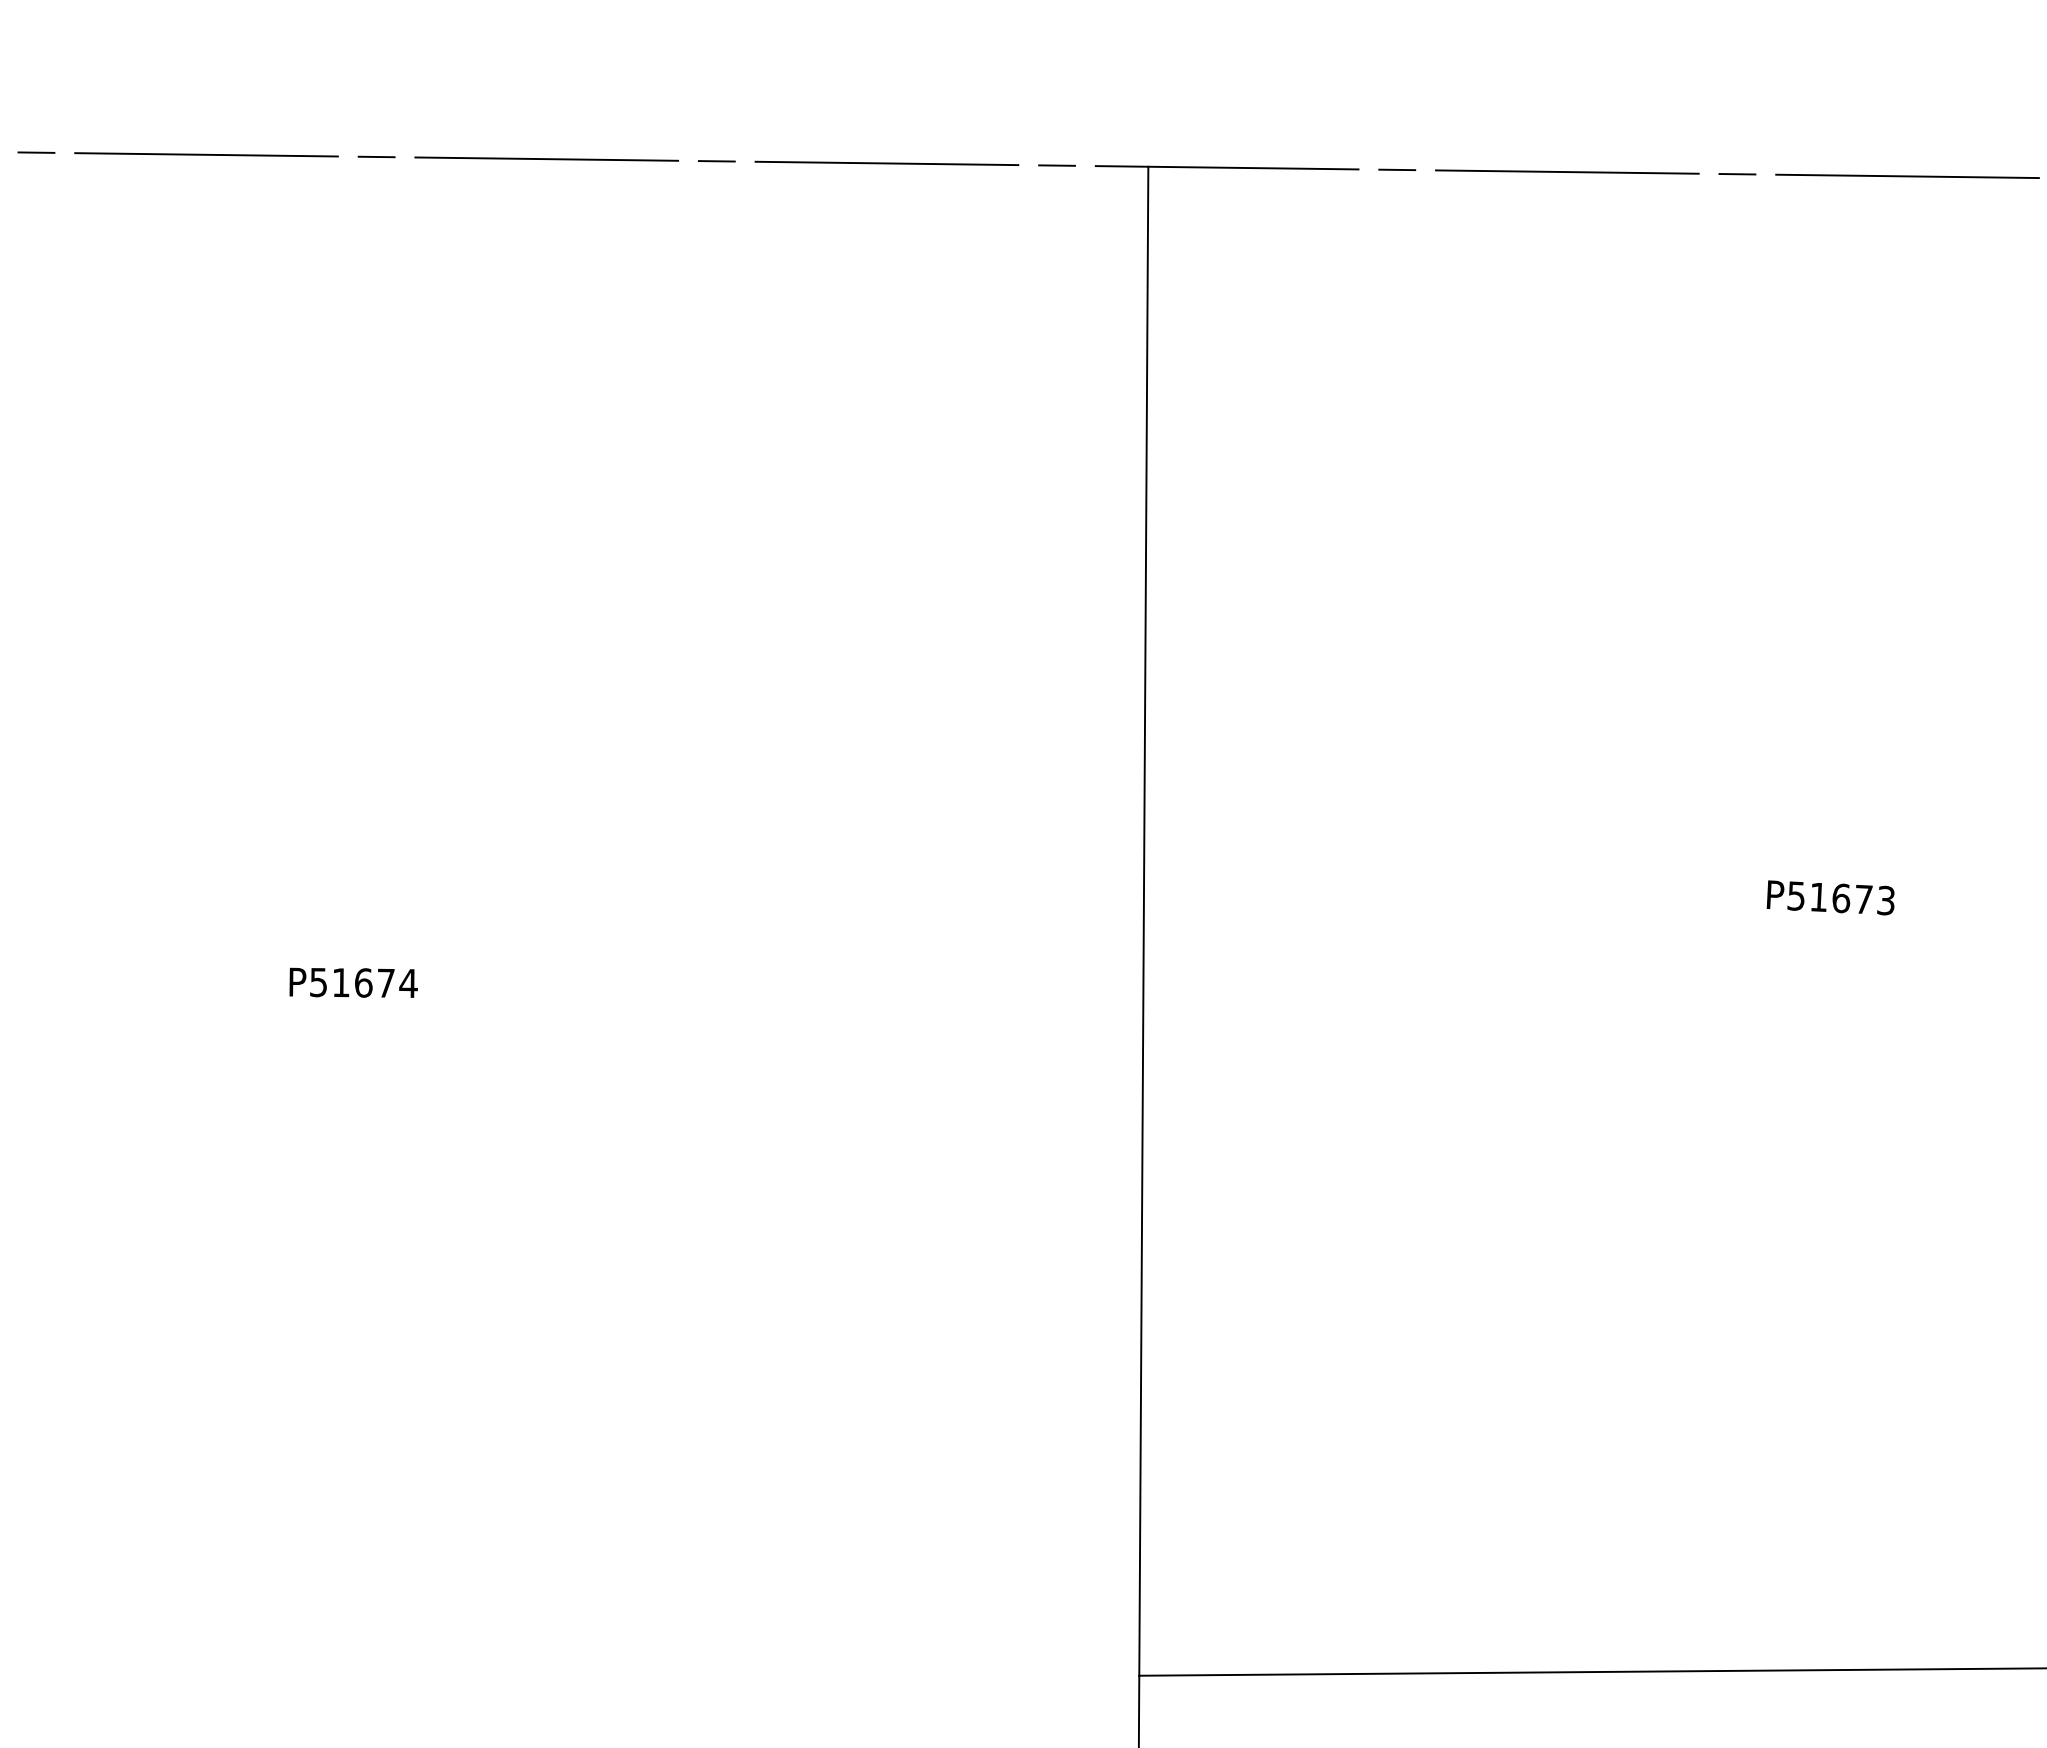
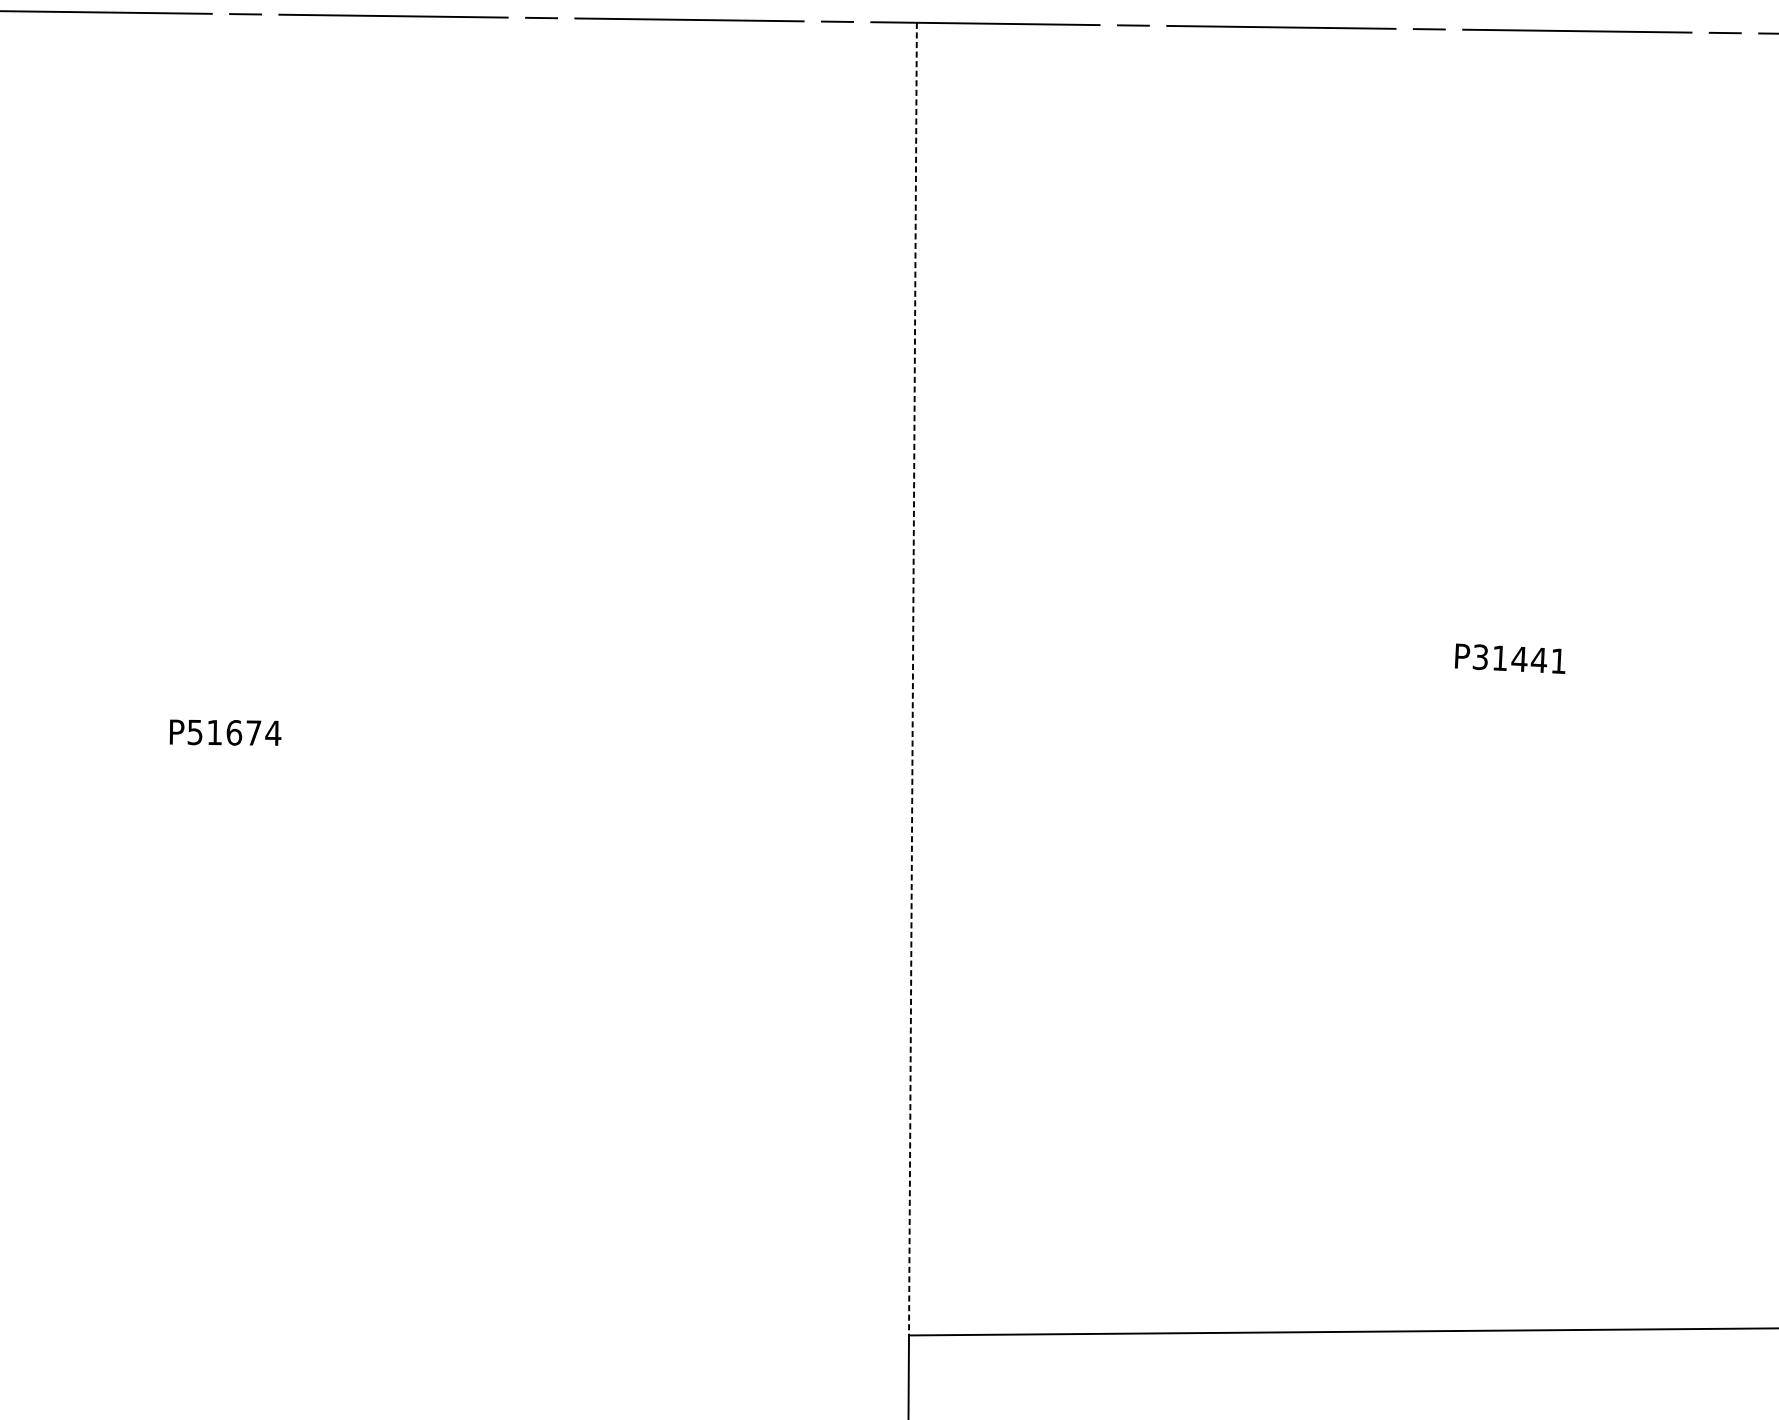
text: (1840, 898) -> (1518, 659), P51673 -> P31441
line: (1143, 921) -> (912, 679), solid -> dashed

